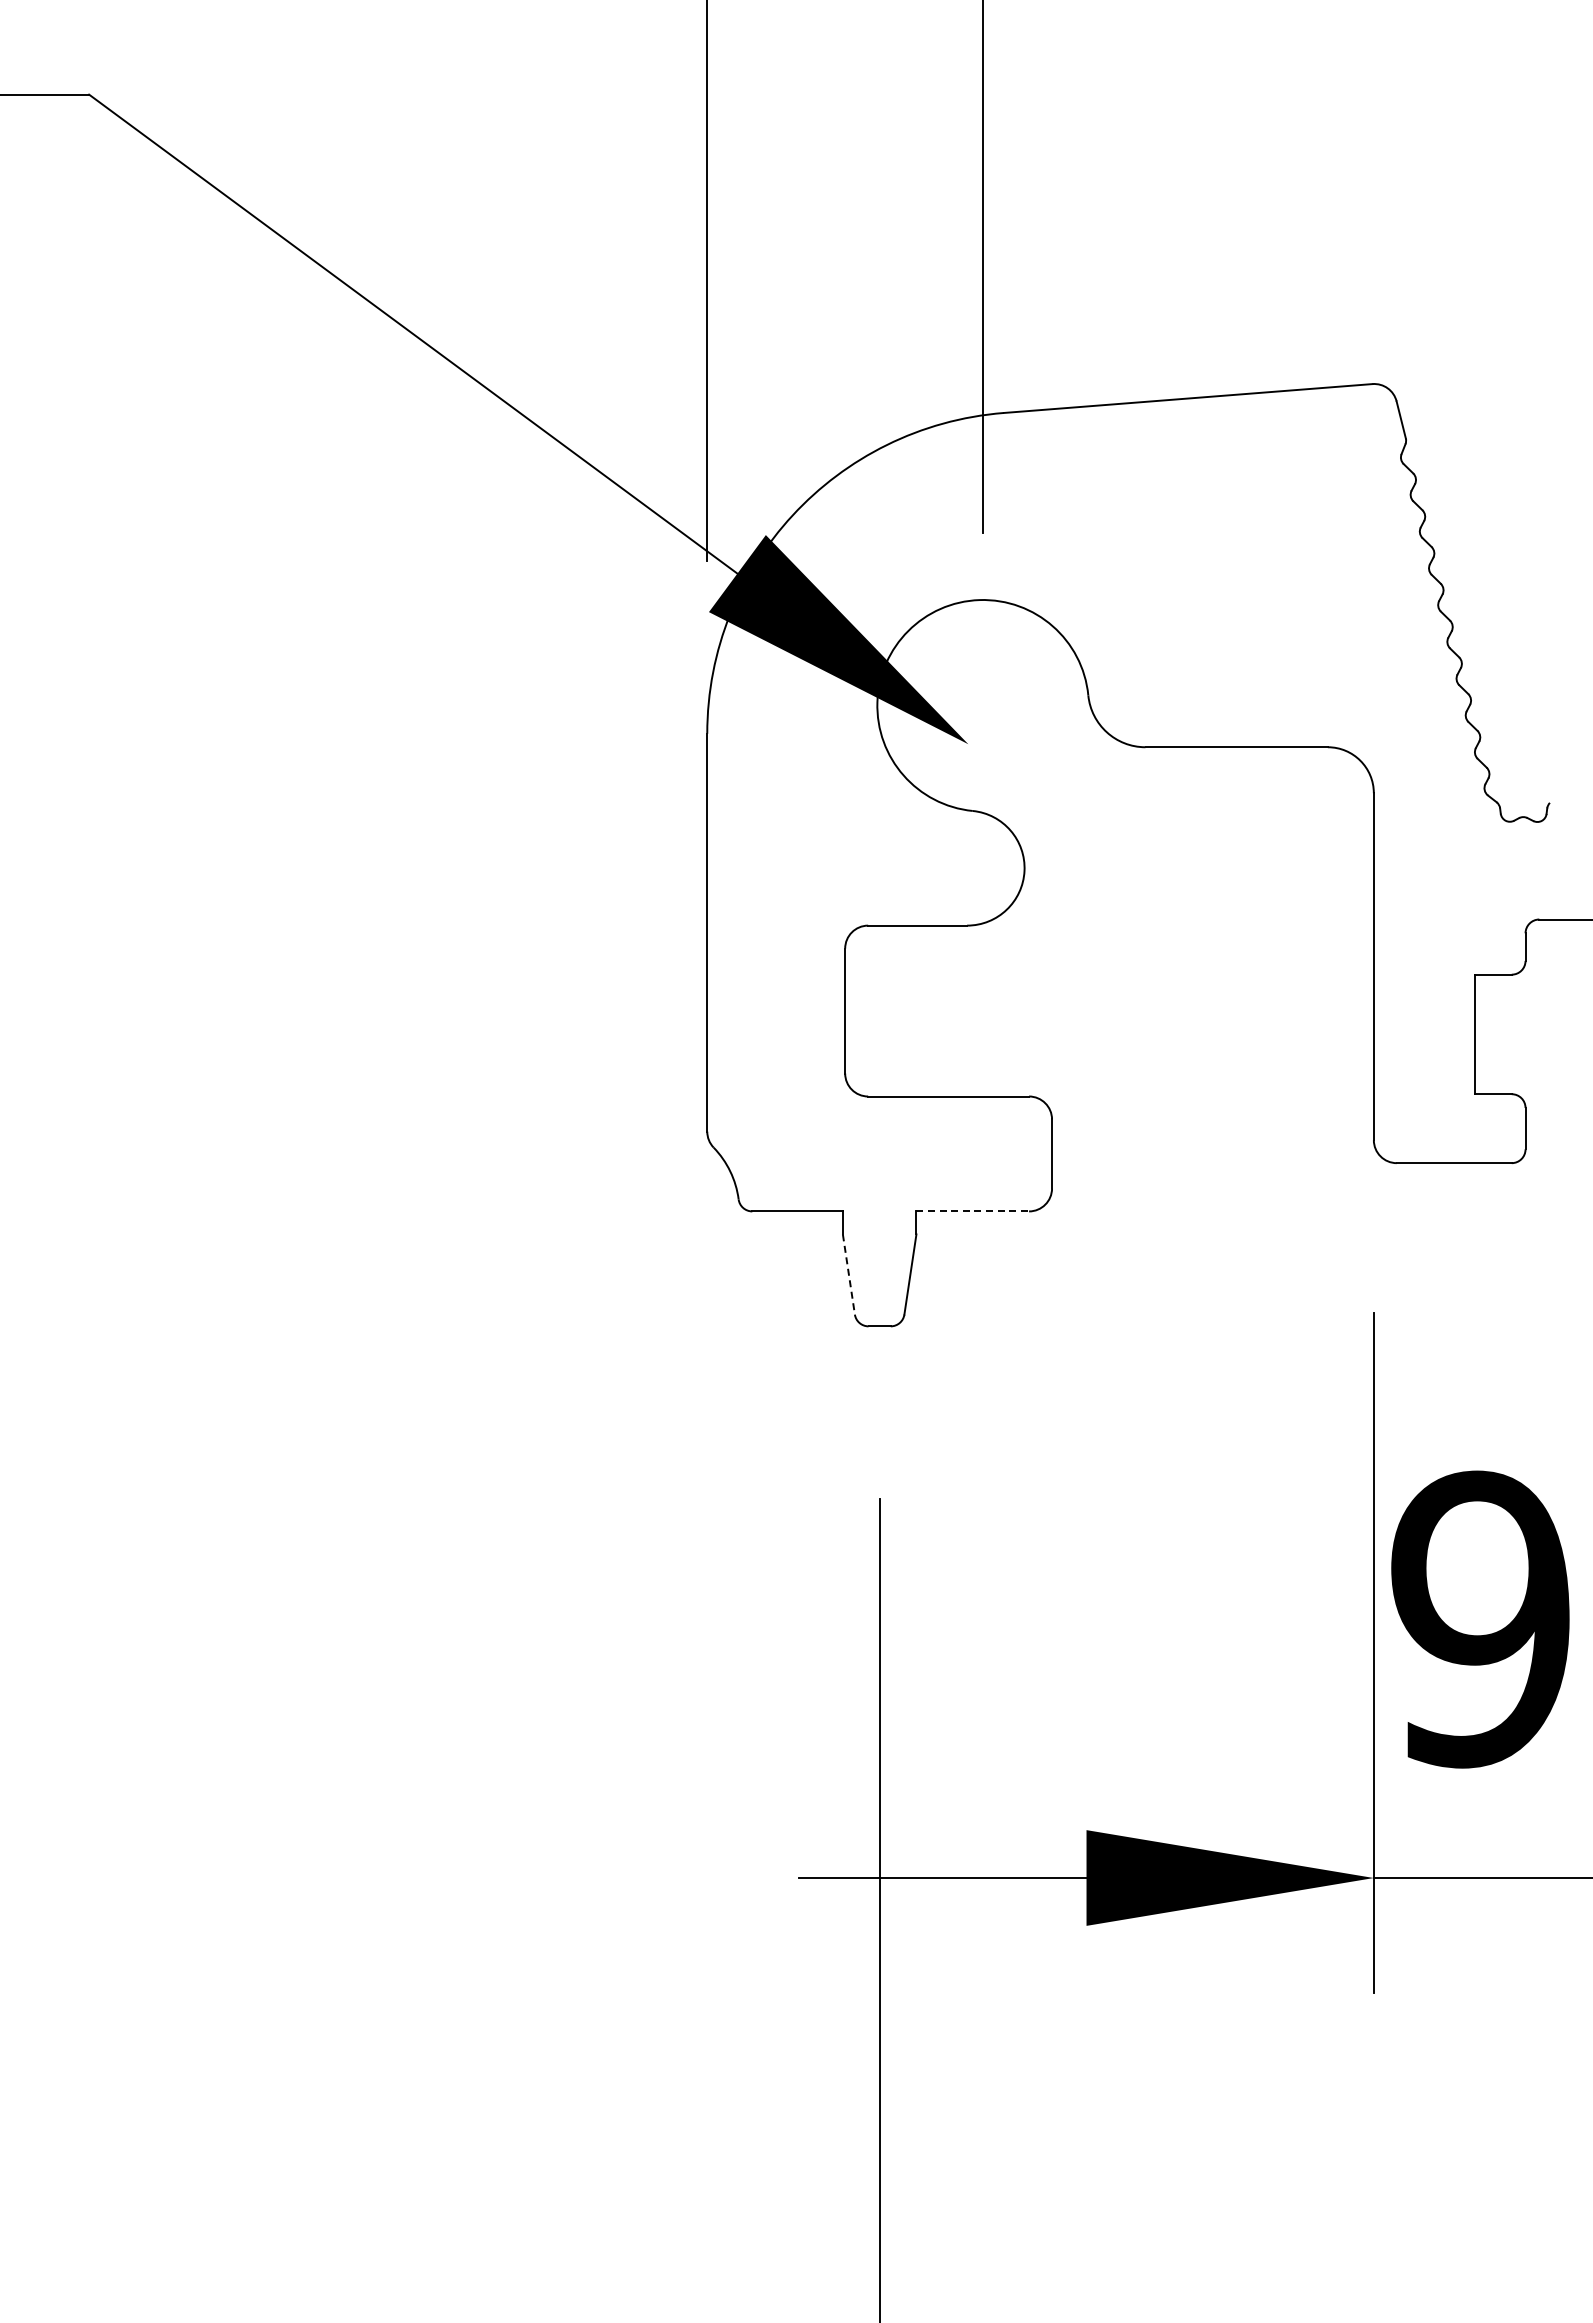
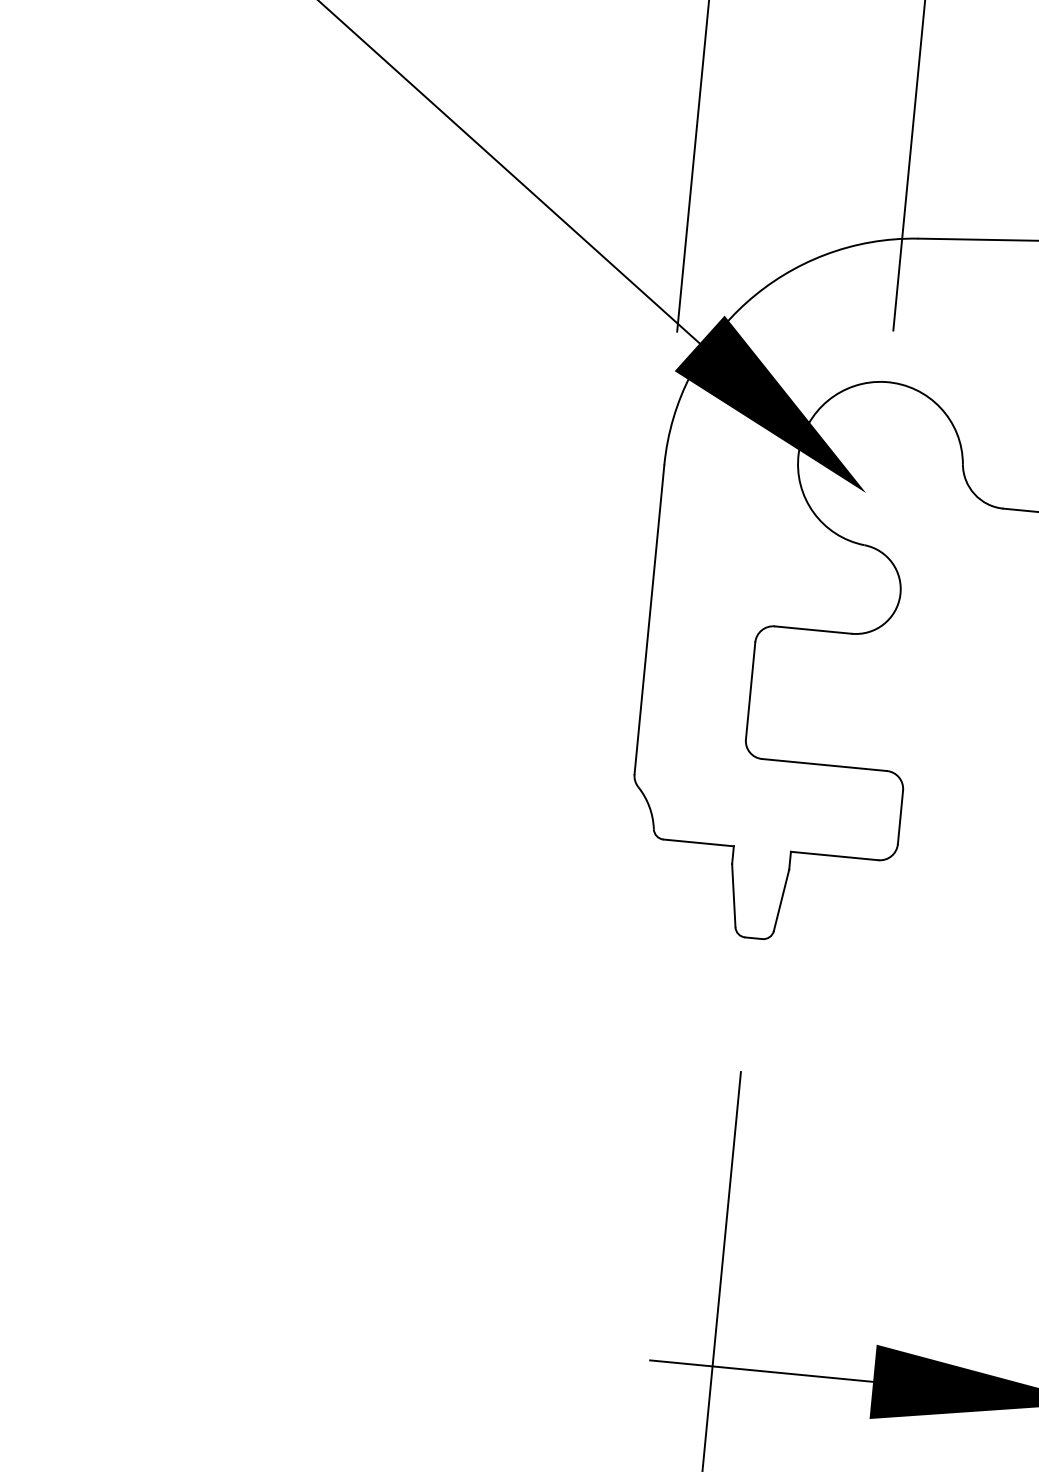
line: (973, 1211) -> (835, 856), dashed -> solid
line: (848, 1274) -> (733, 895), dashed -> solid

